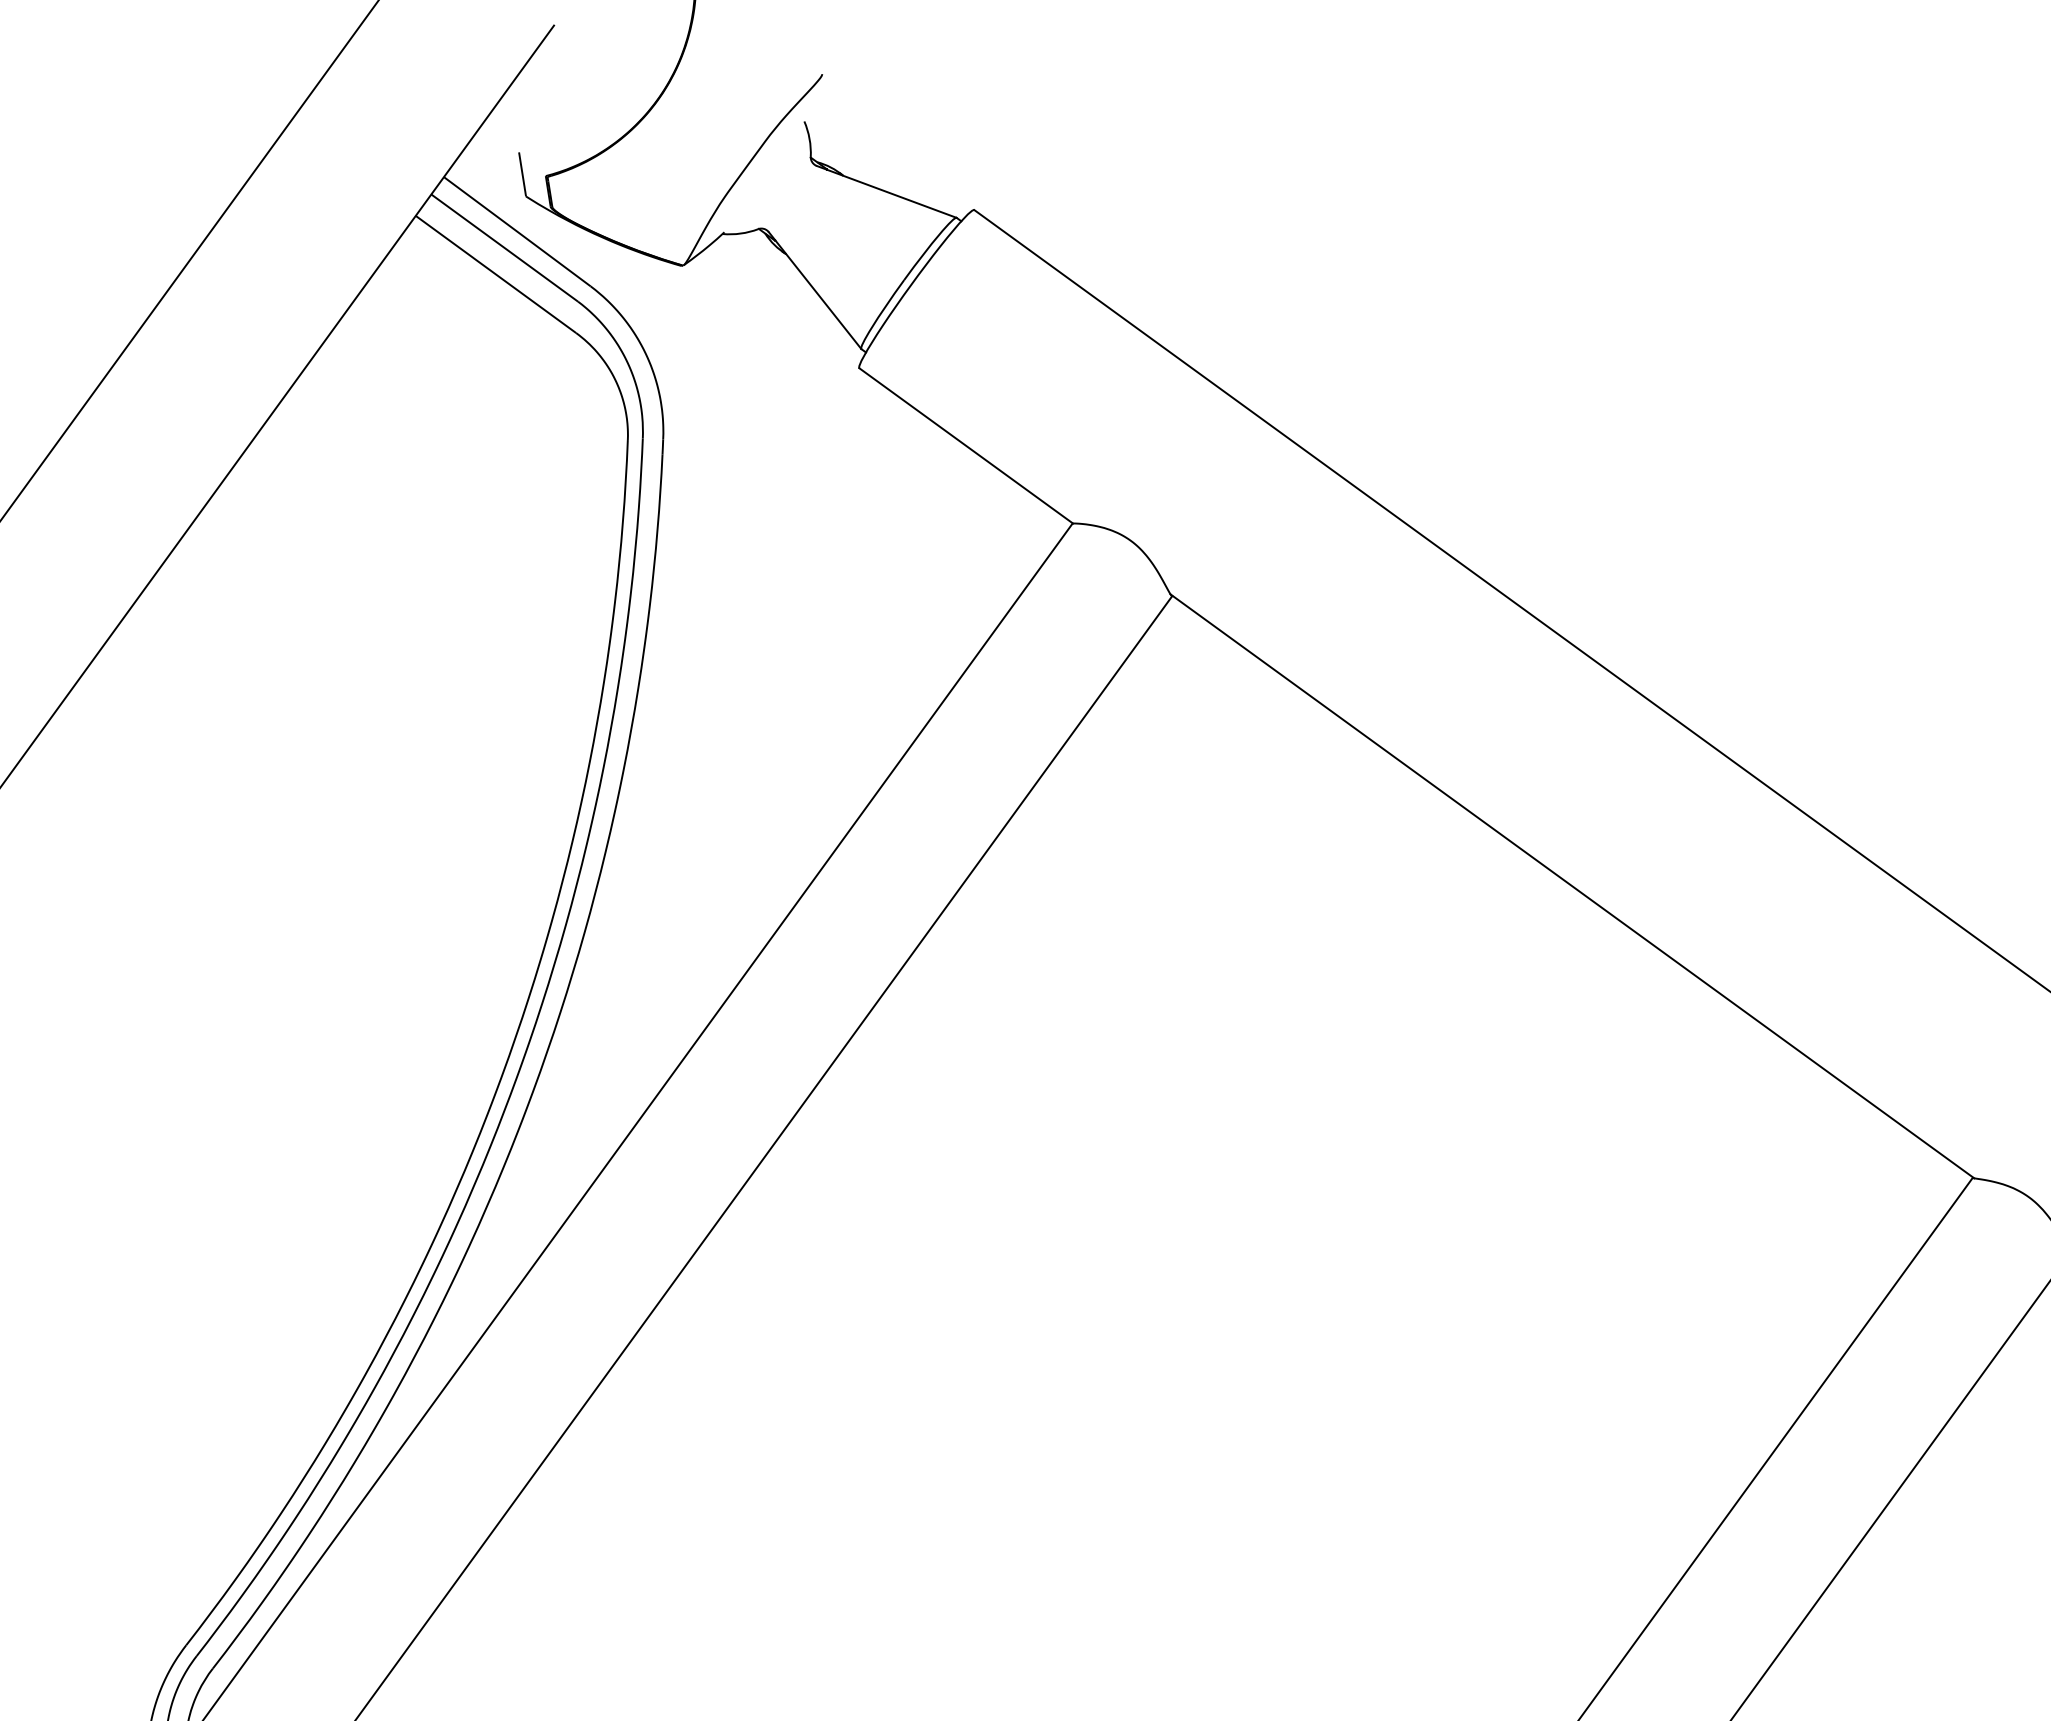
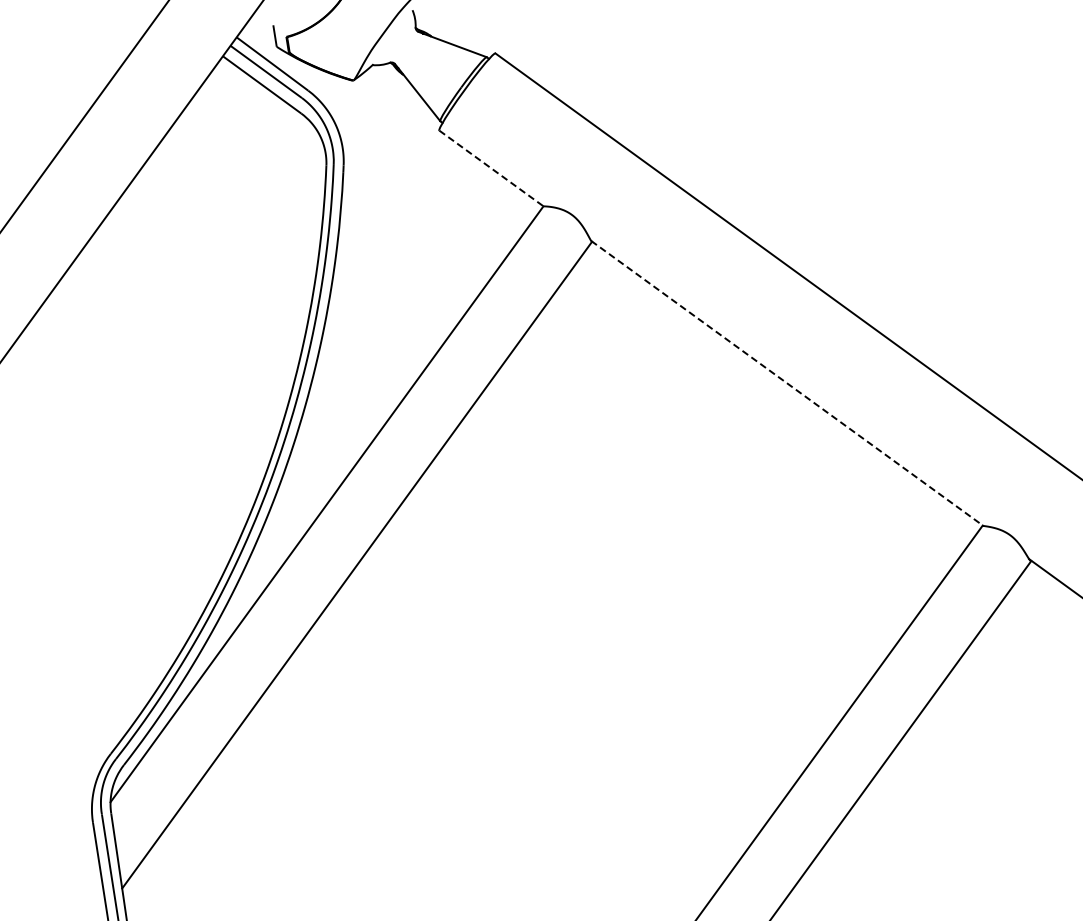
line: (966, 445) -> (491, 168), solid -> dashed
line: (1572, 886) -> (787, 383), solid -> dashed

